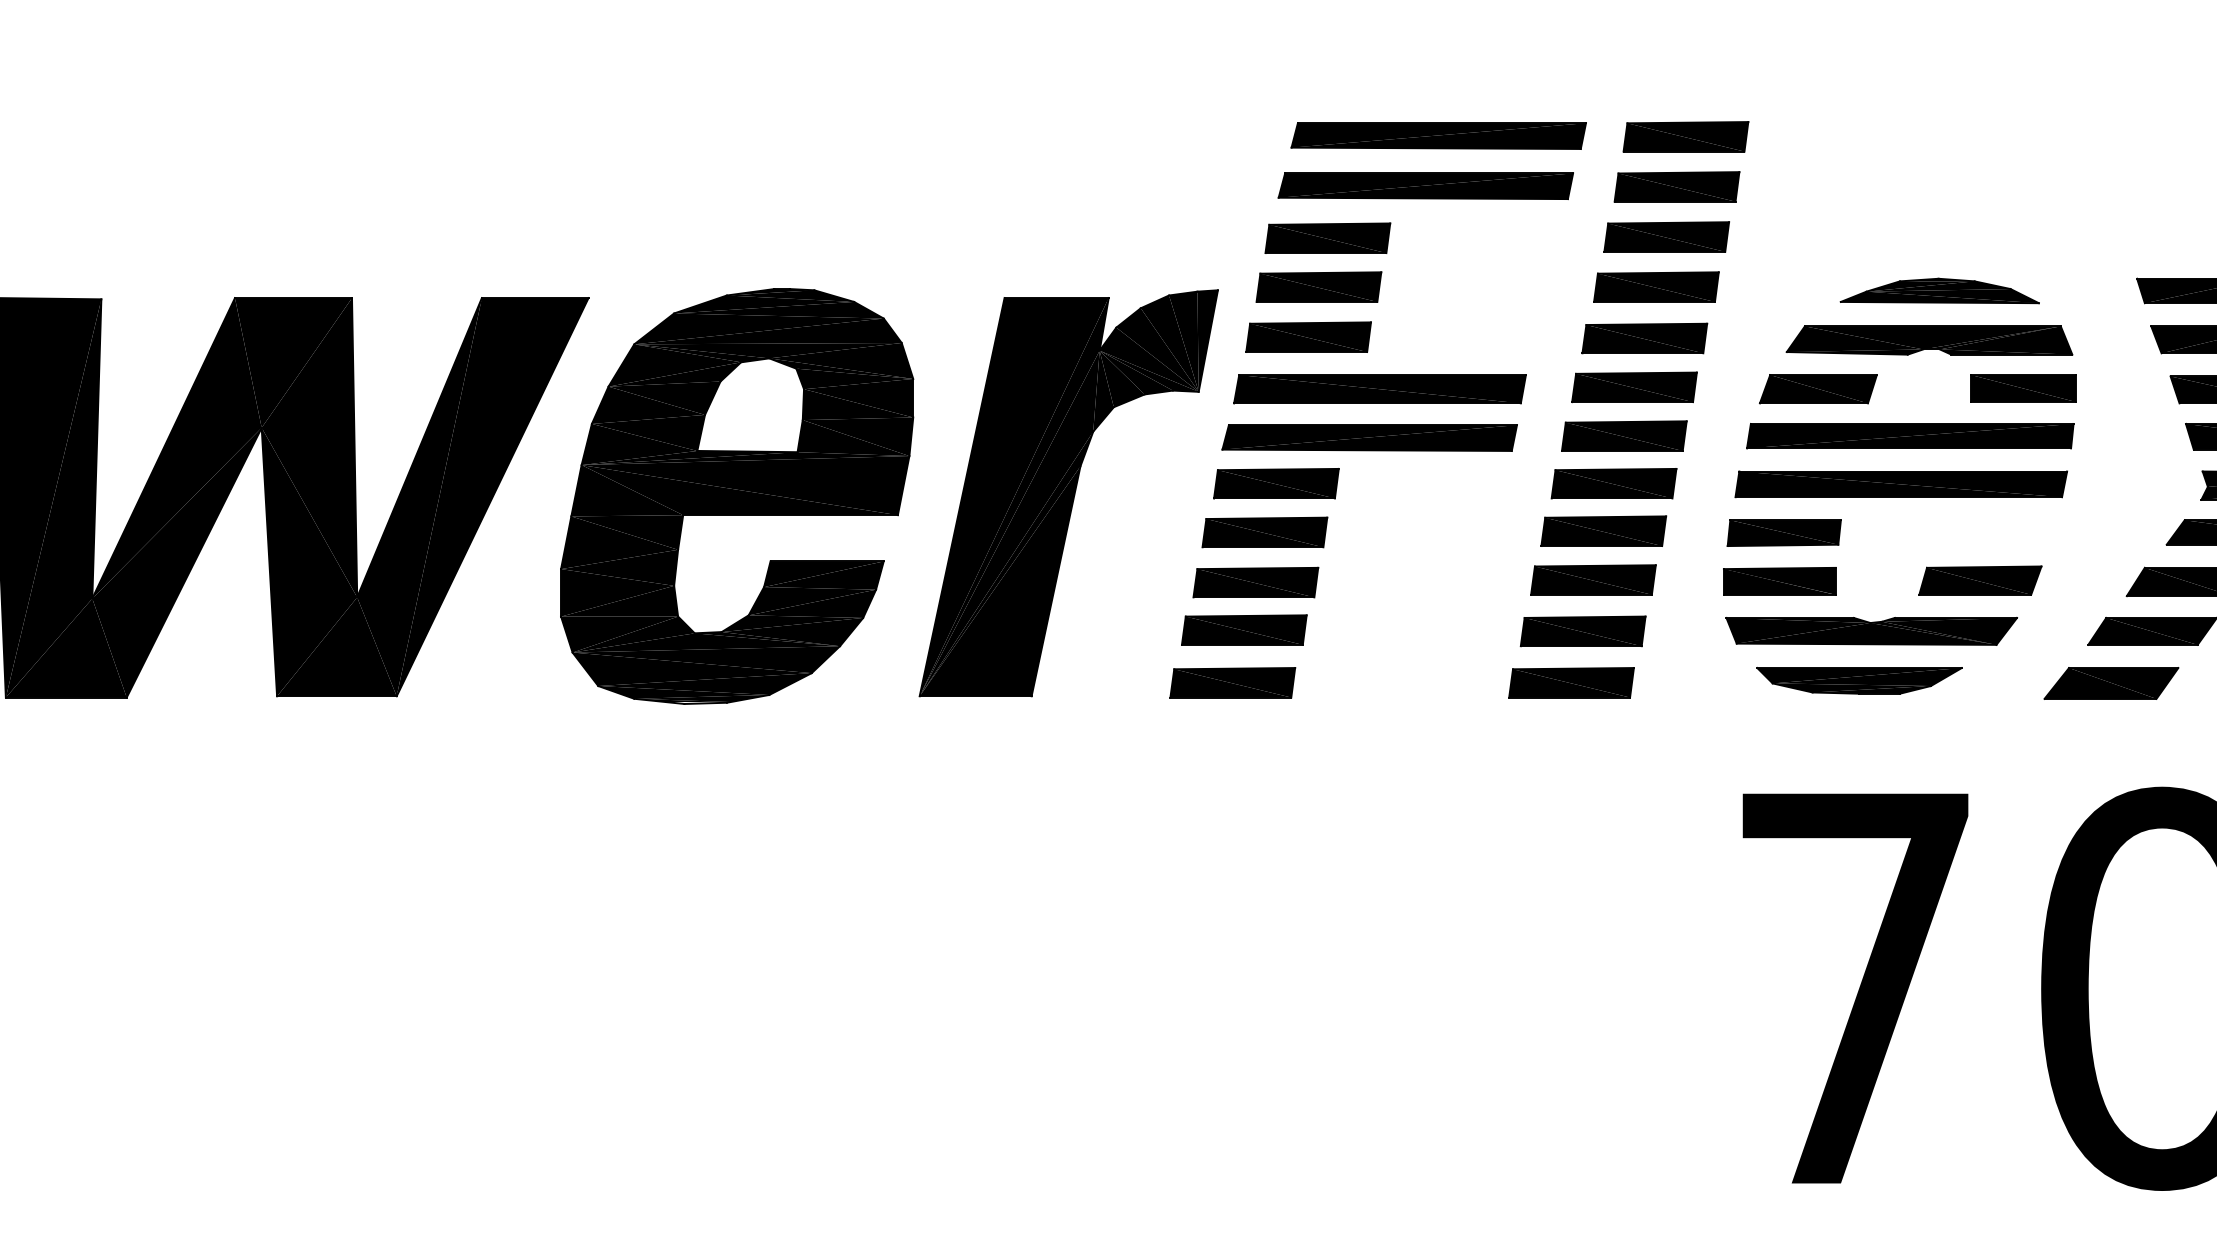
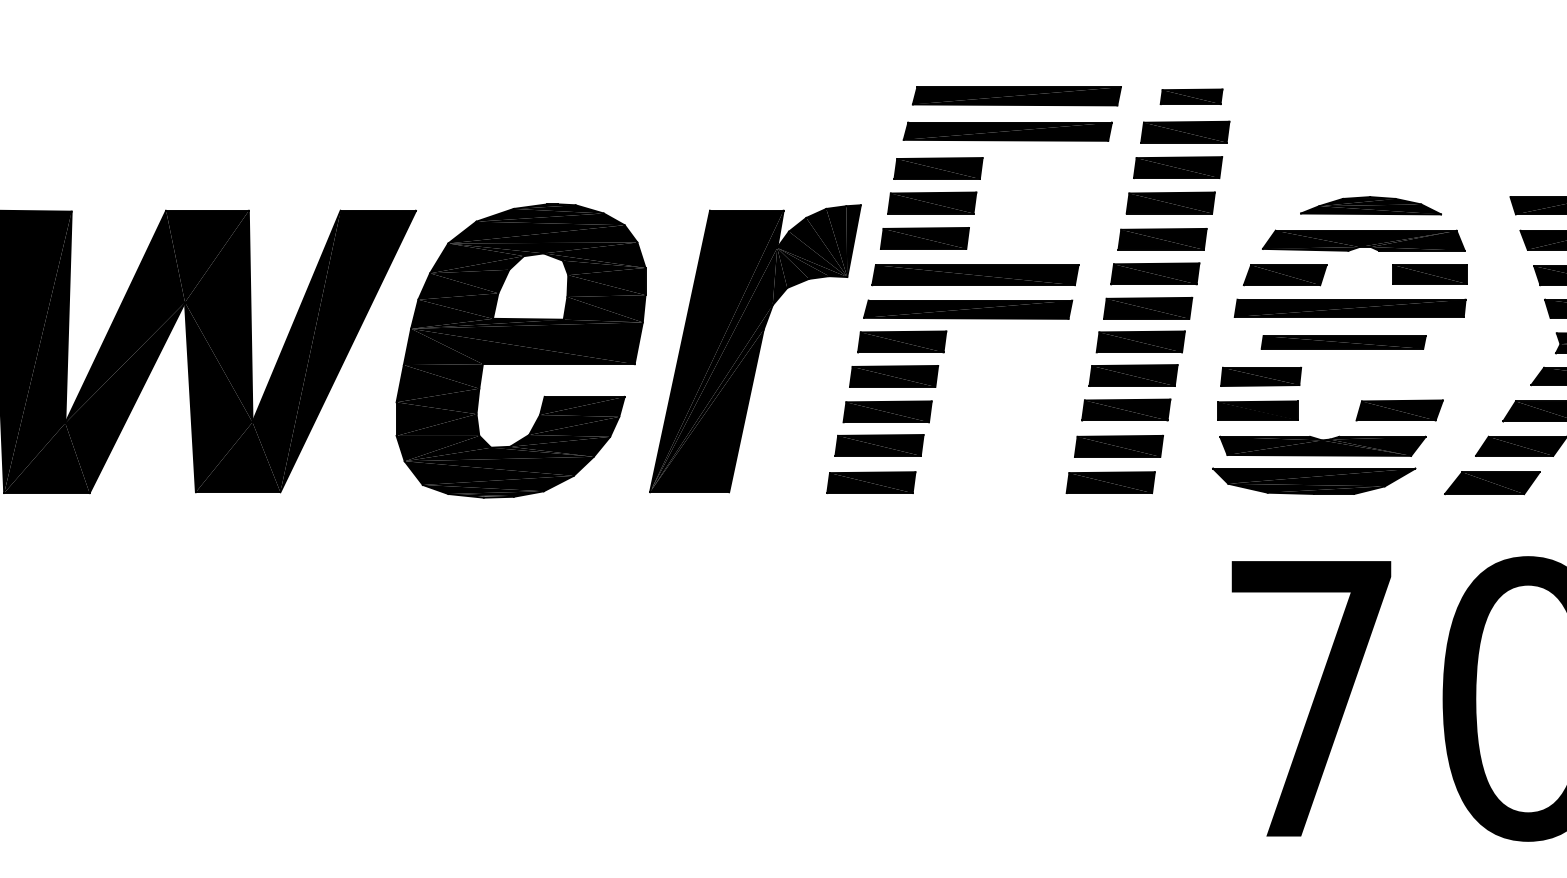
part: (1685, 136) -> (1191, 96), size x0.7
part: (1900, 484) -> (1343, 342), size x0.7
part: (1859, 681) -> (1314, 481), size x1.4

